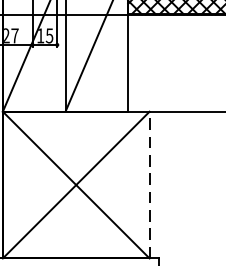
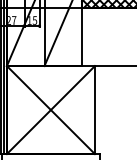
line: (148, 185) -> (94, 110), dashed -> solid

